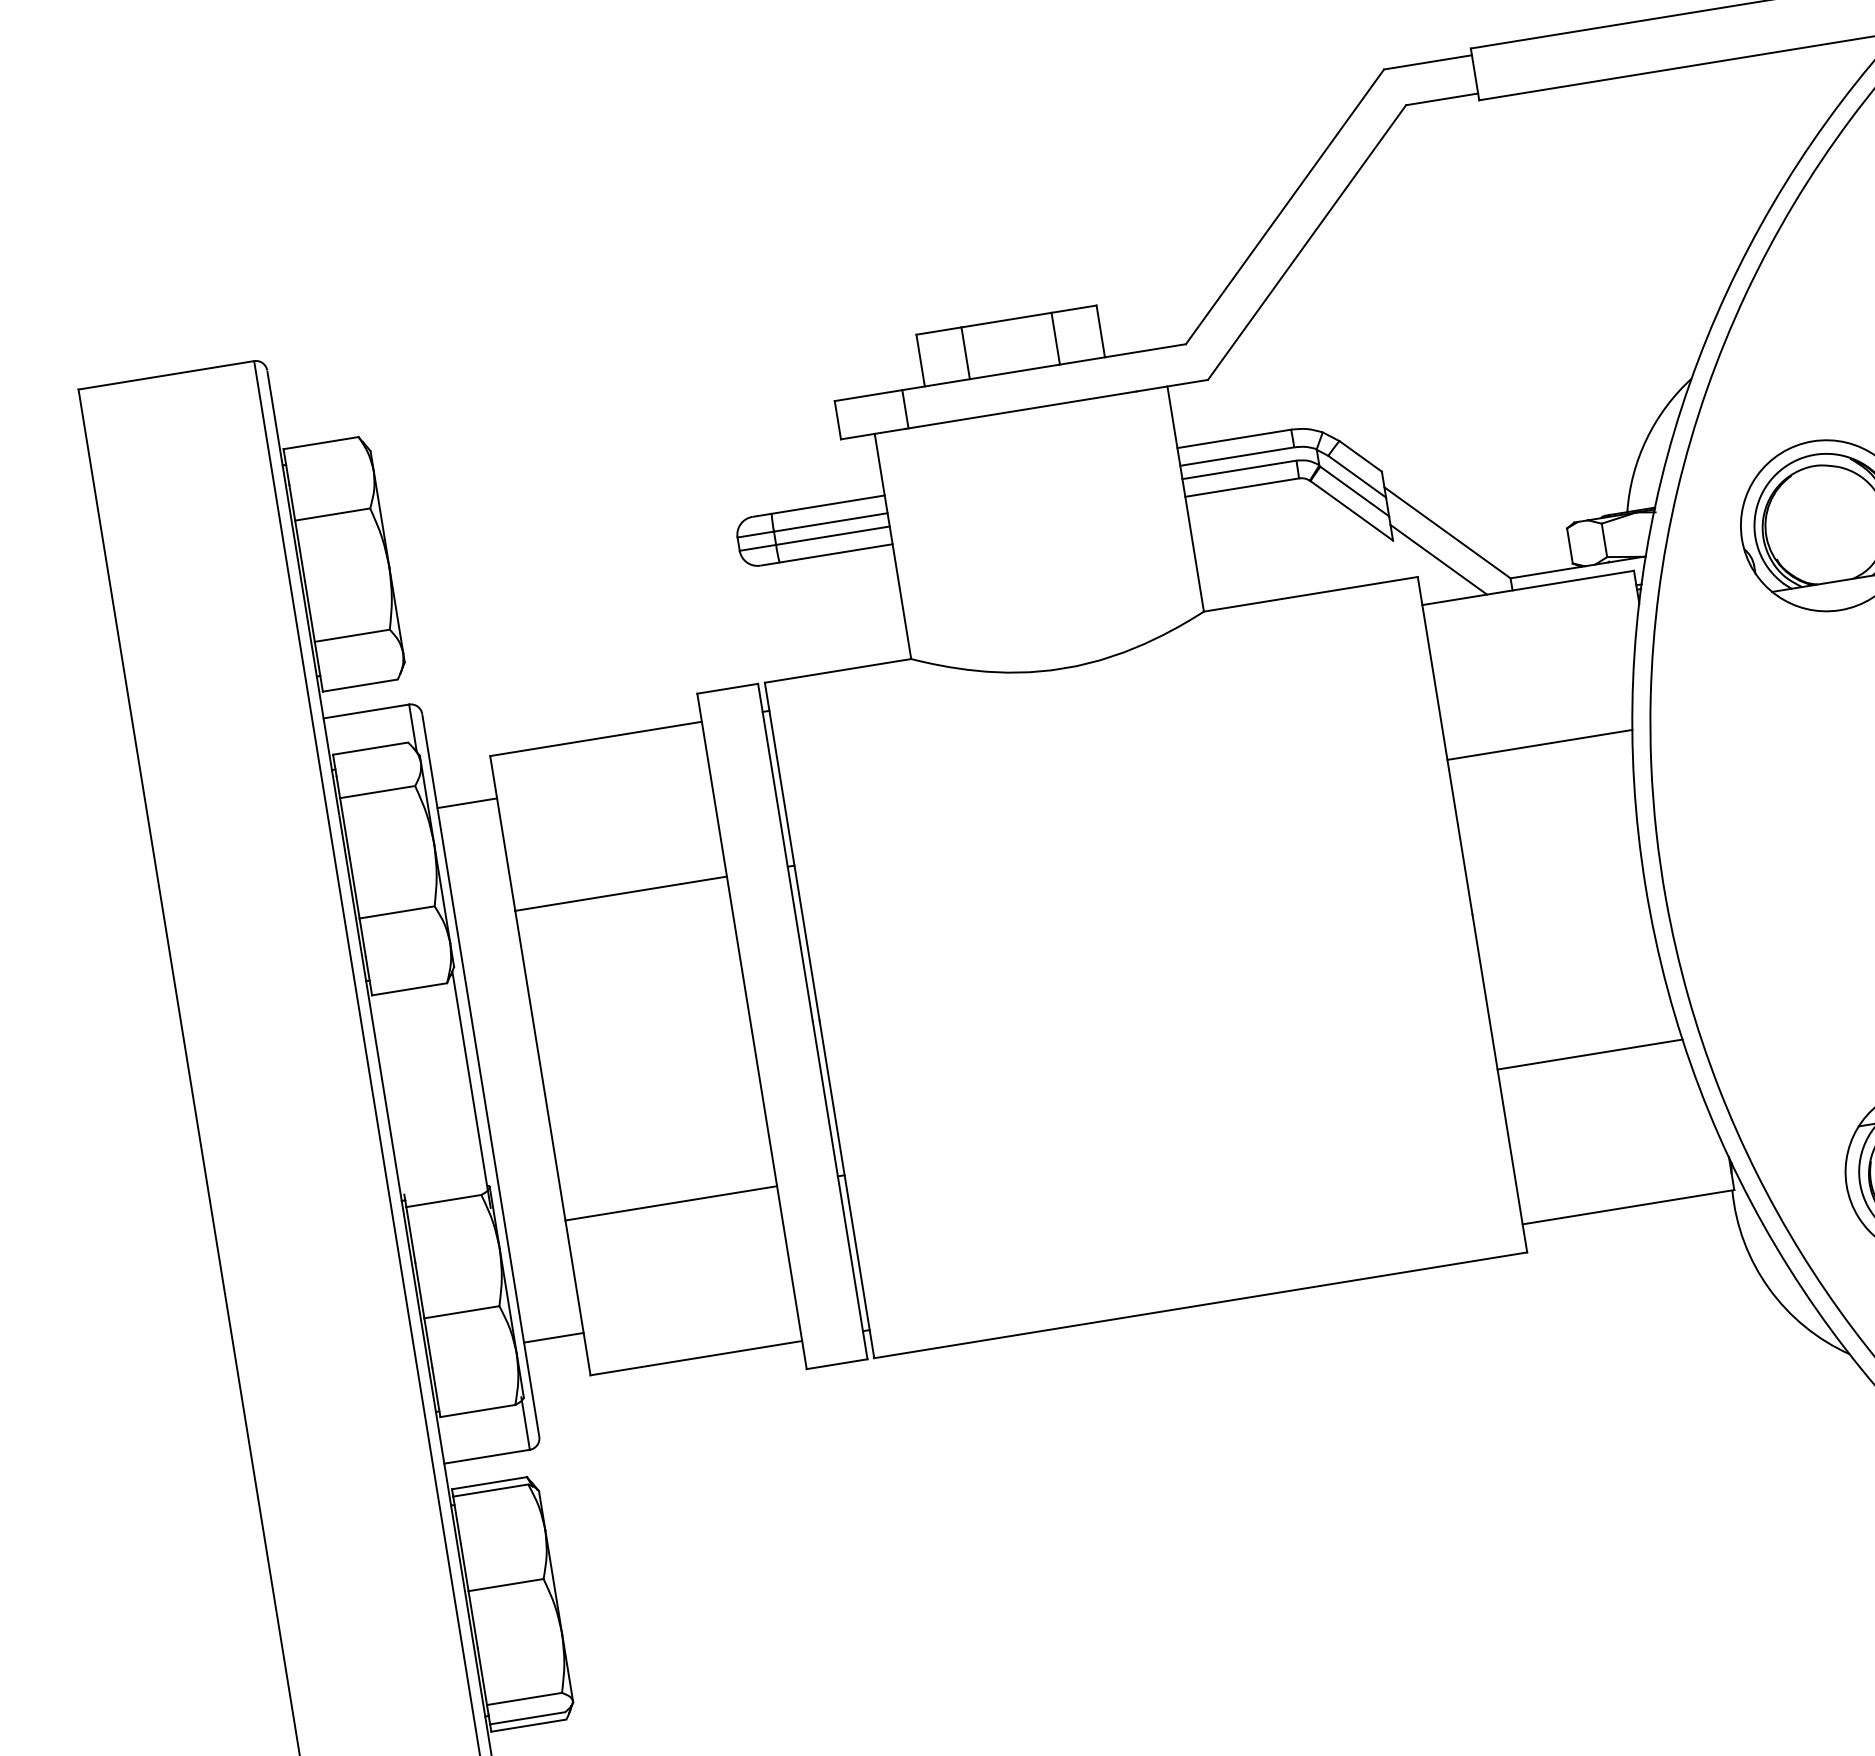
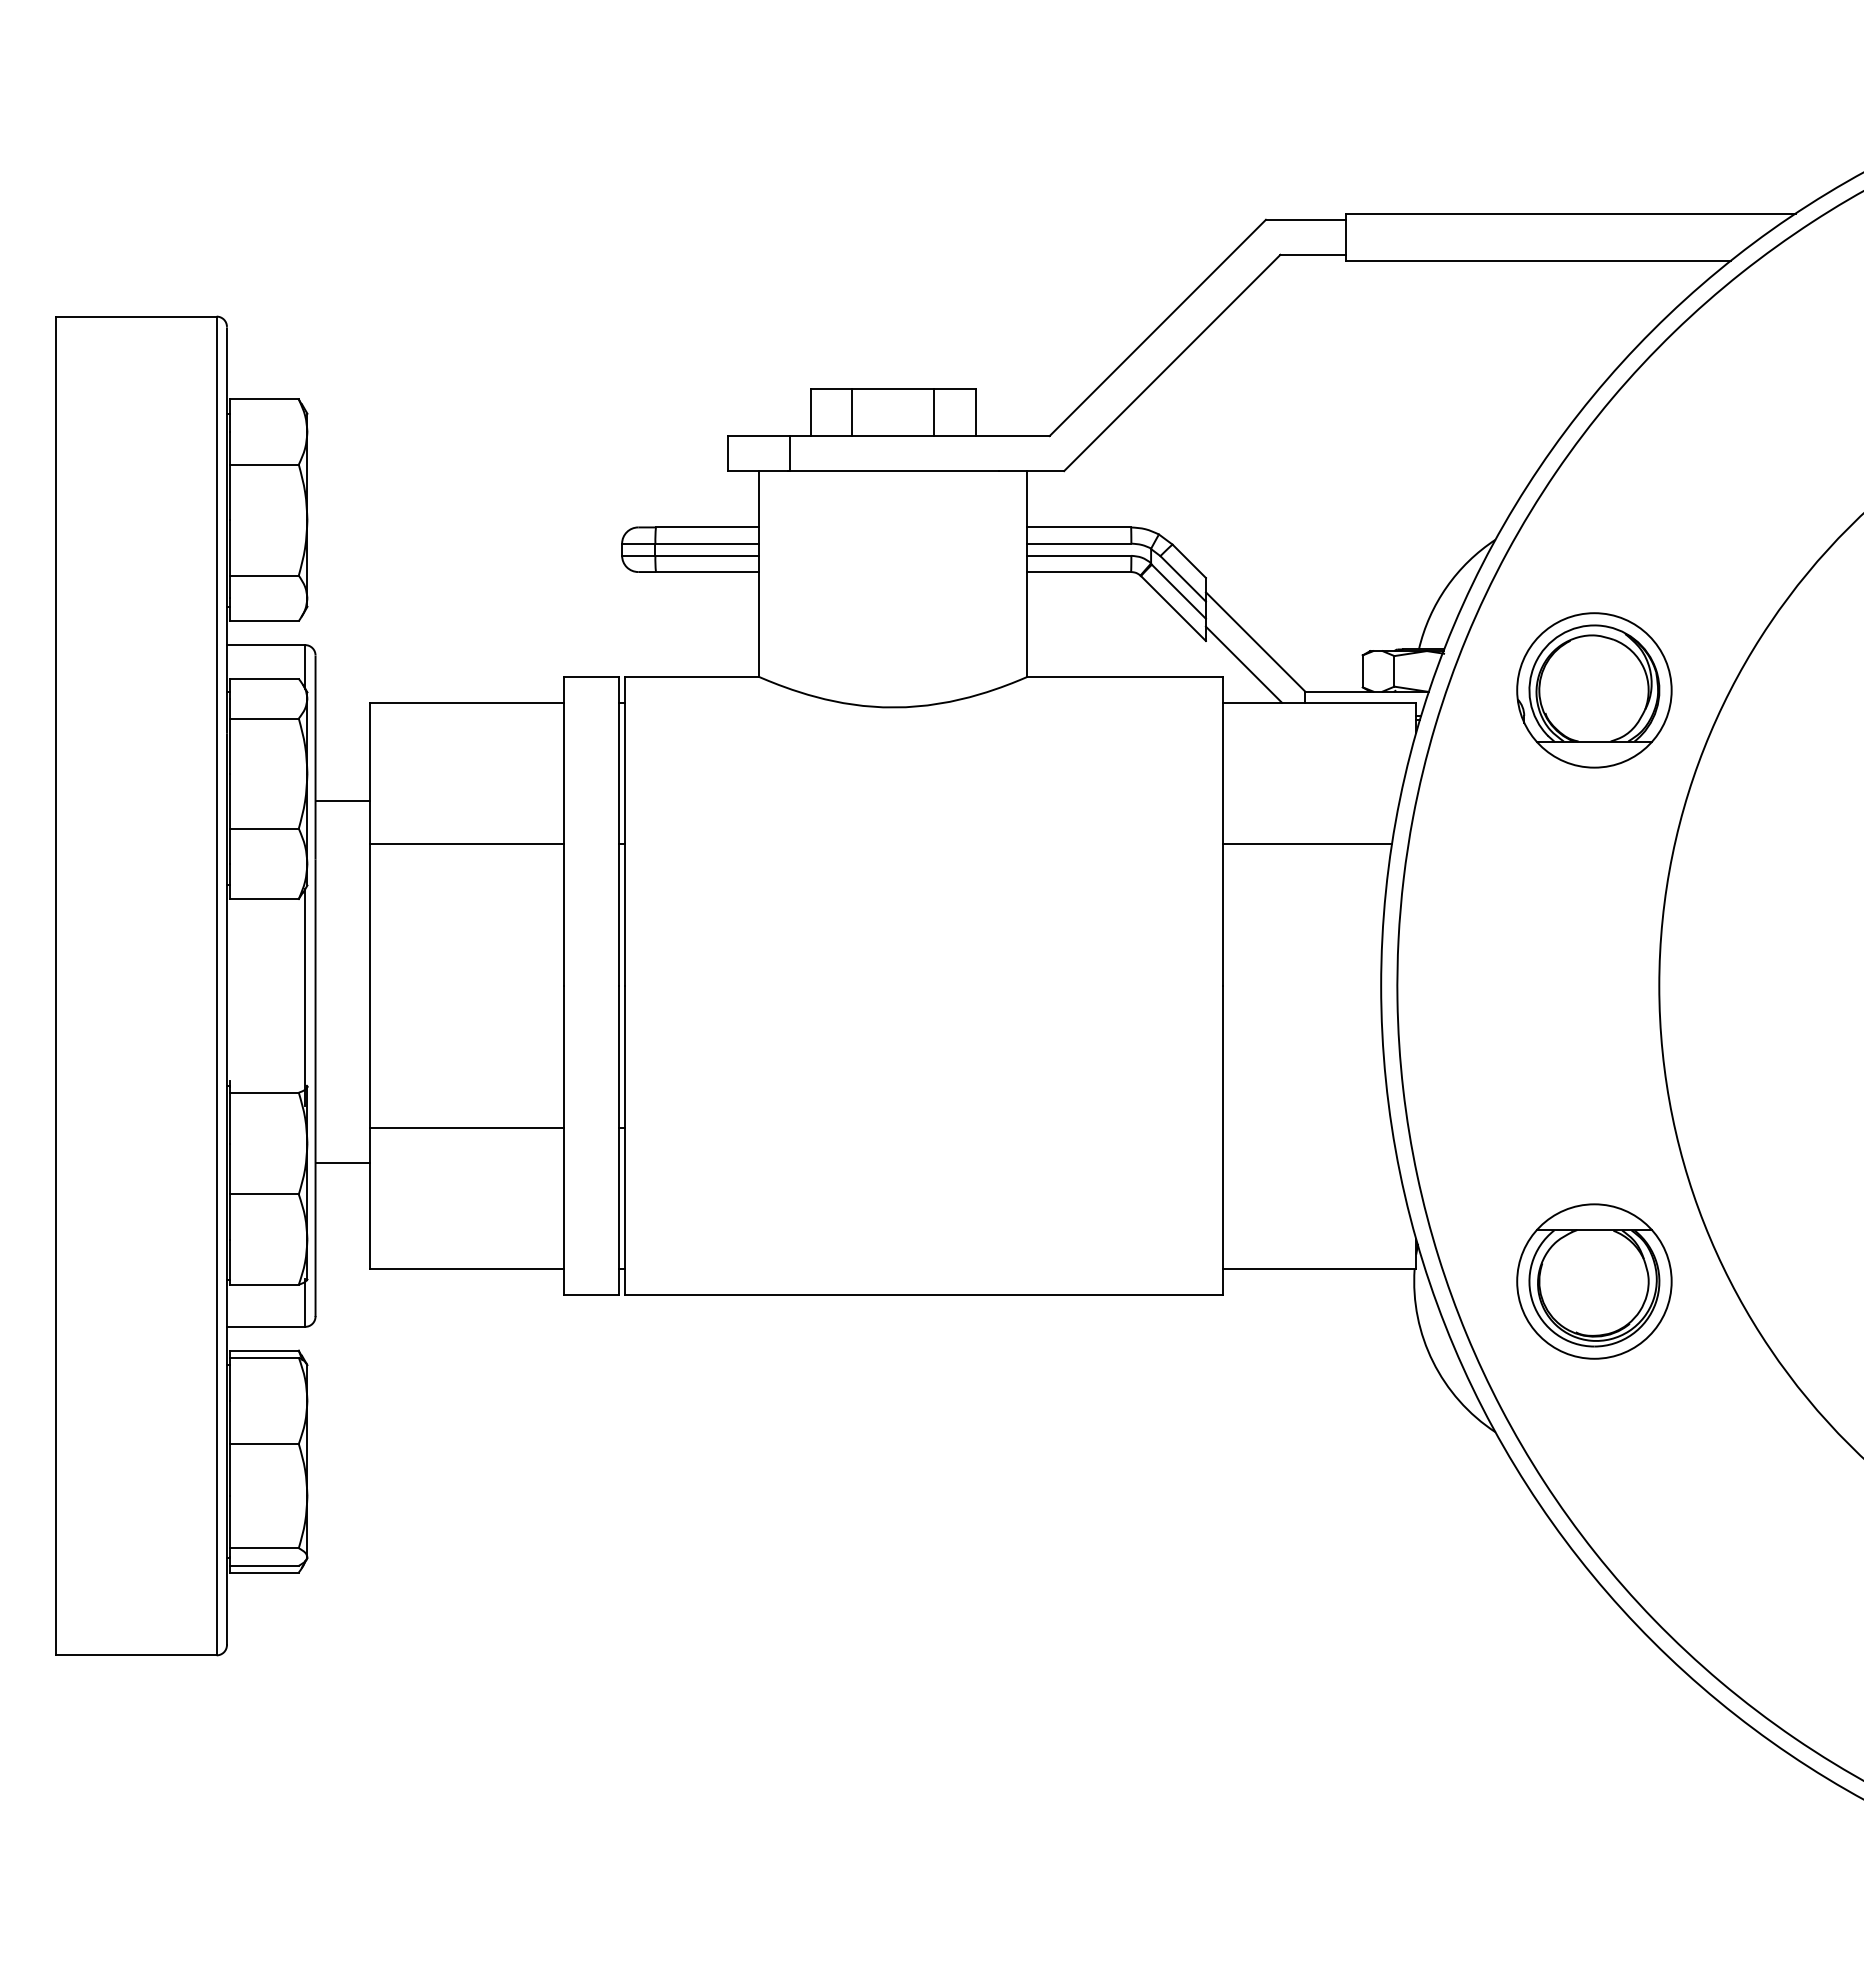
line: (466, 803) -> (342, 800), moved
line: (1590, 1054) -> (1307, 1127), removed
line: (553, 1337) -> (342, 1163), moved

